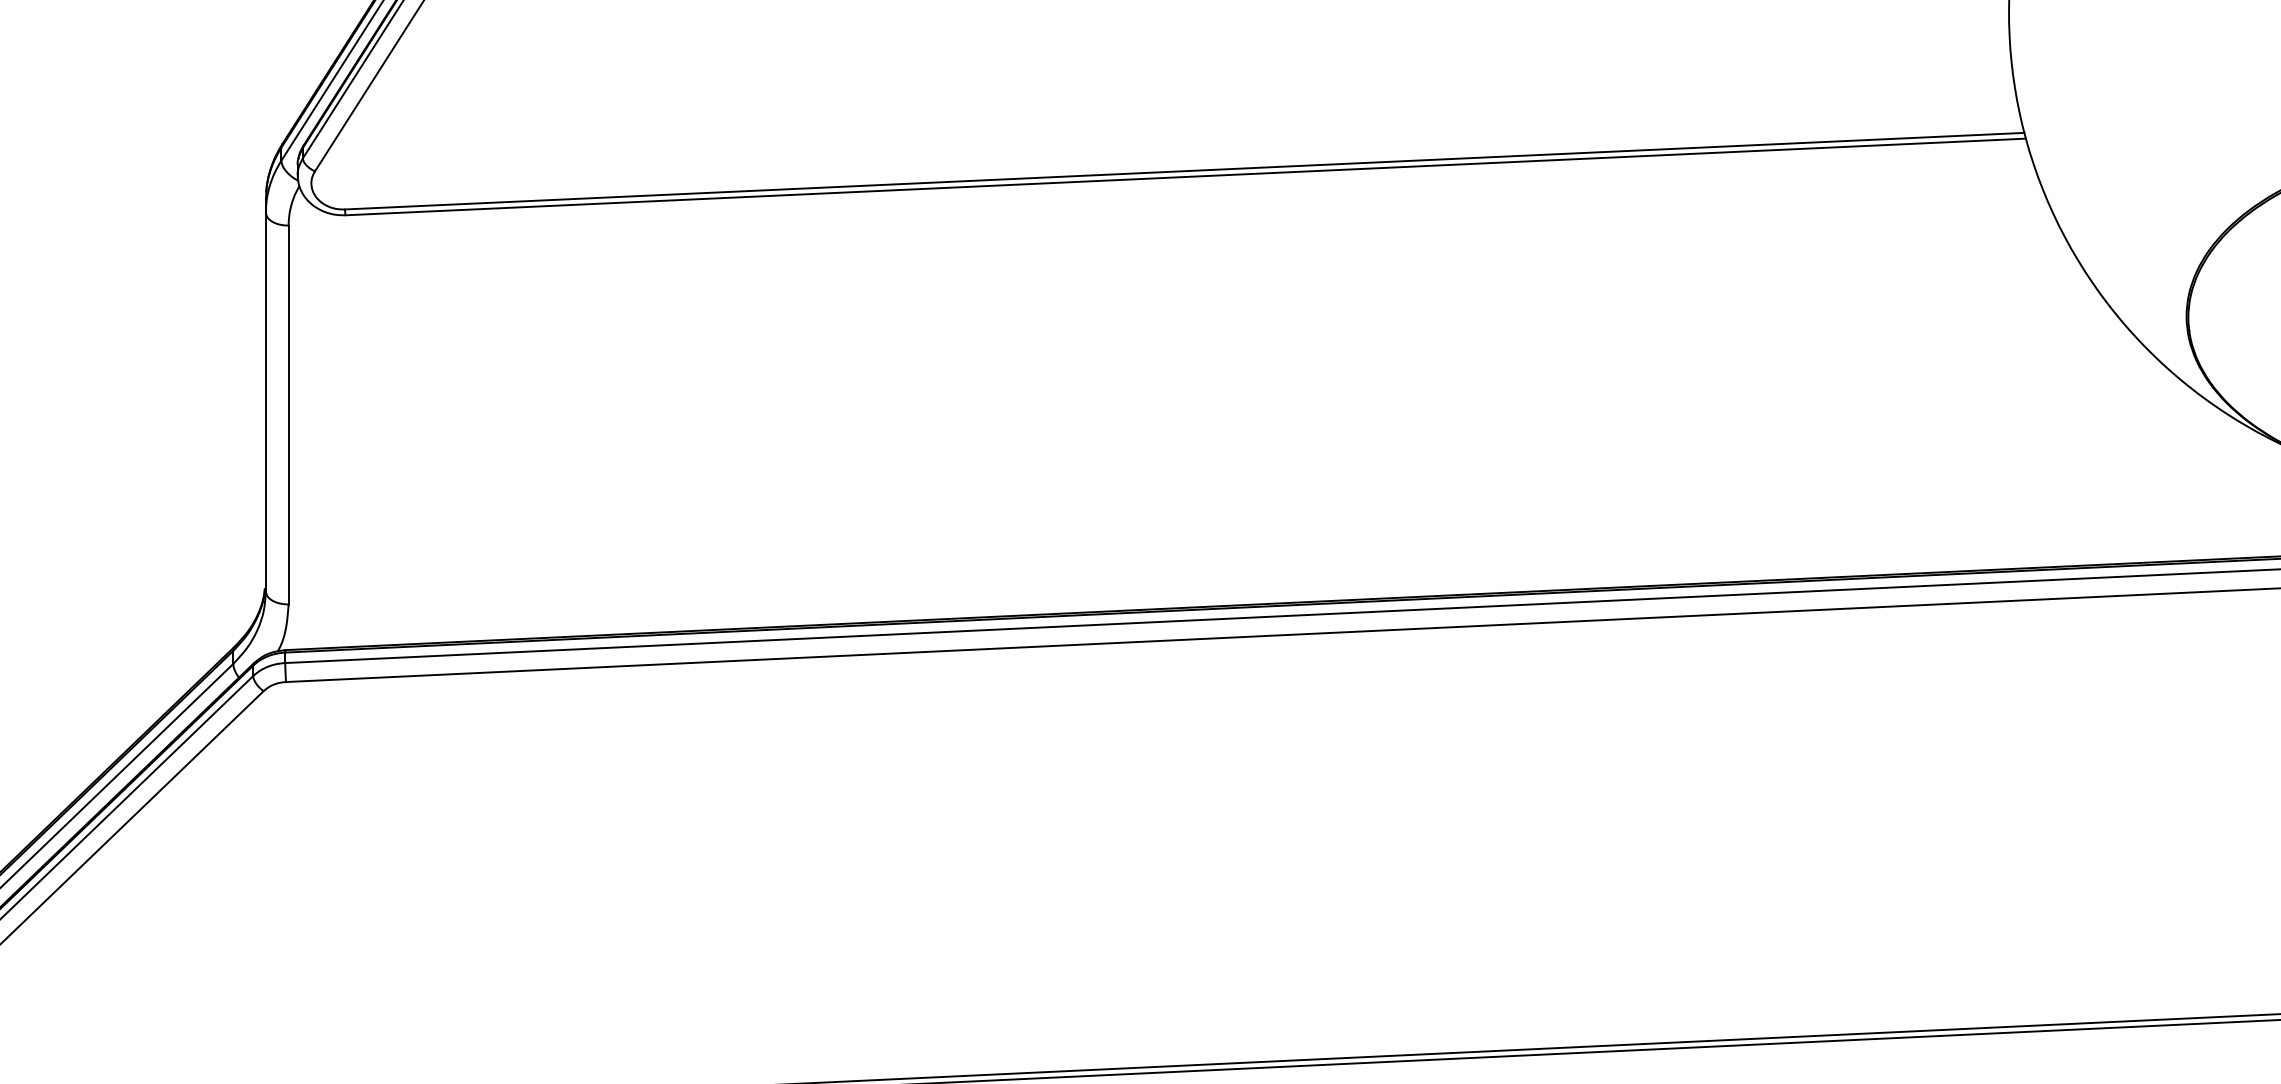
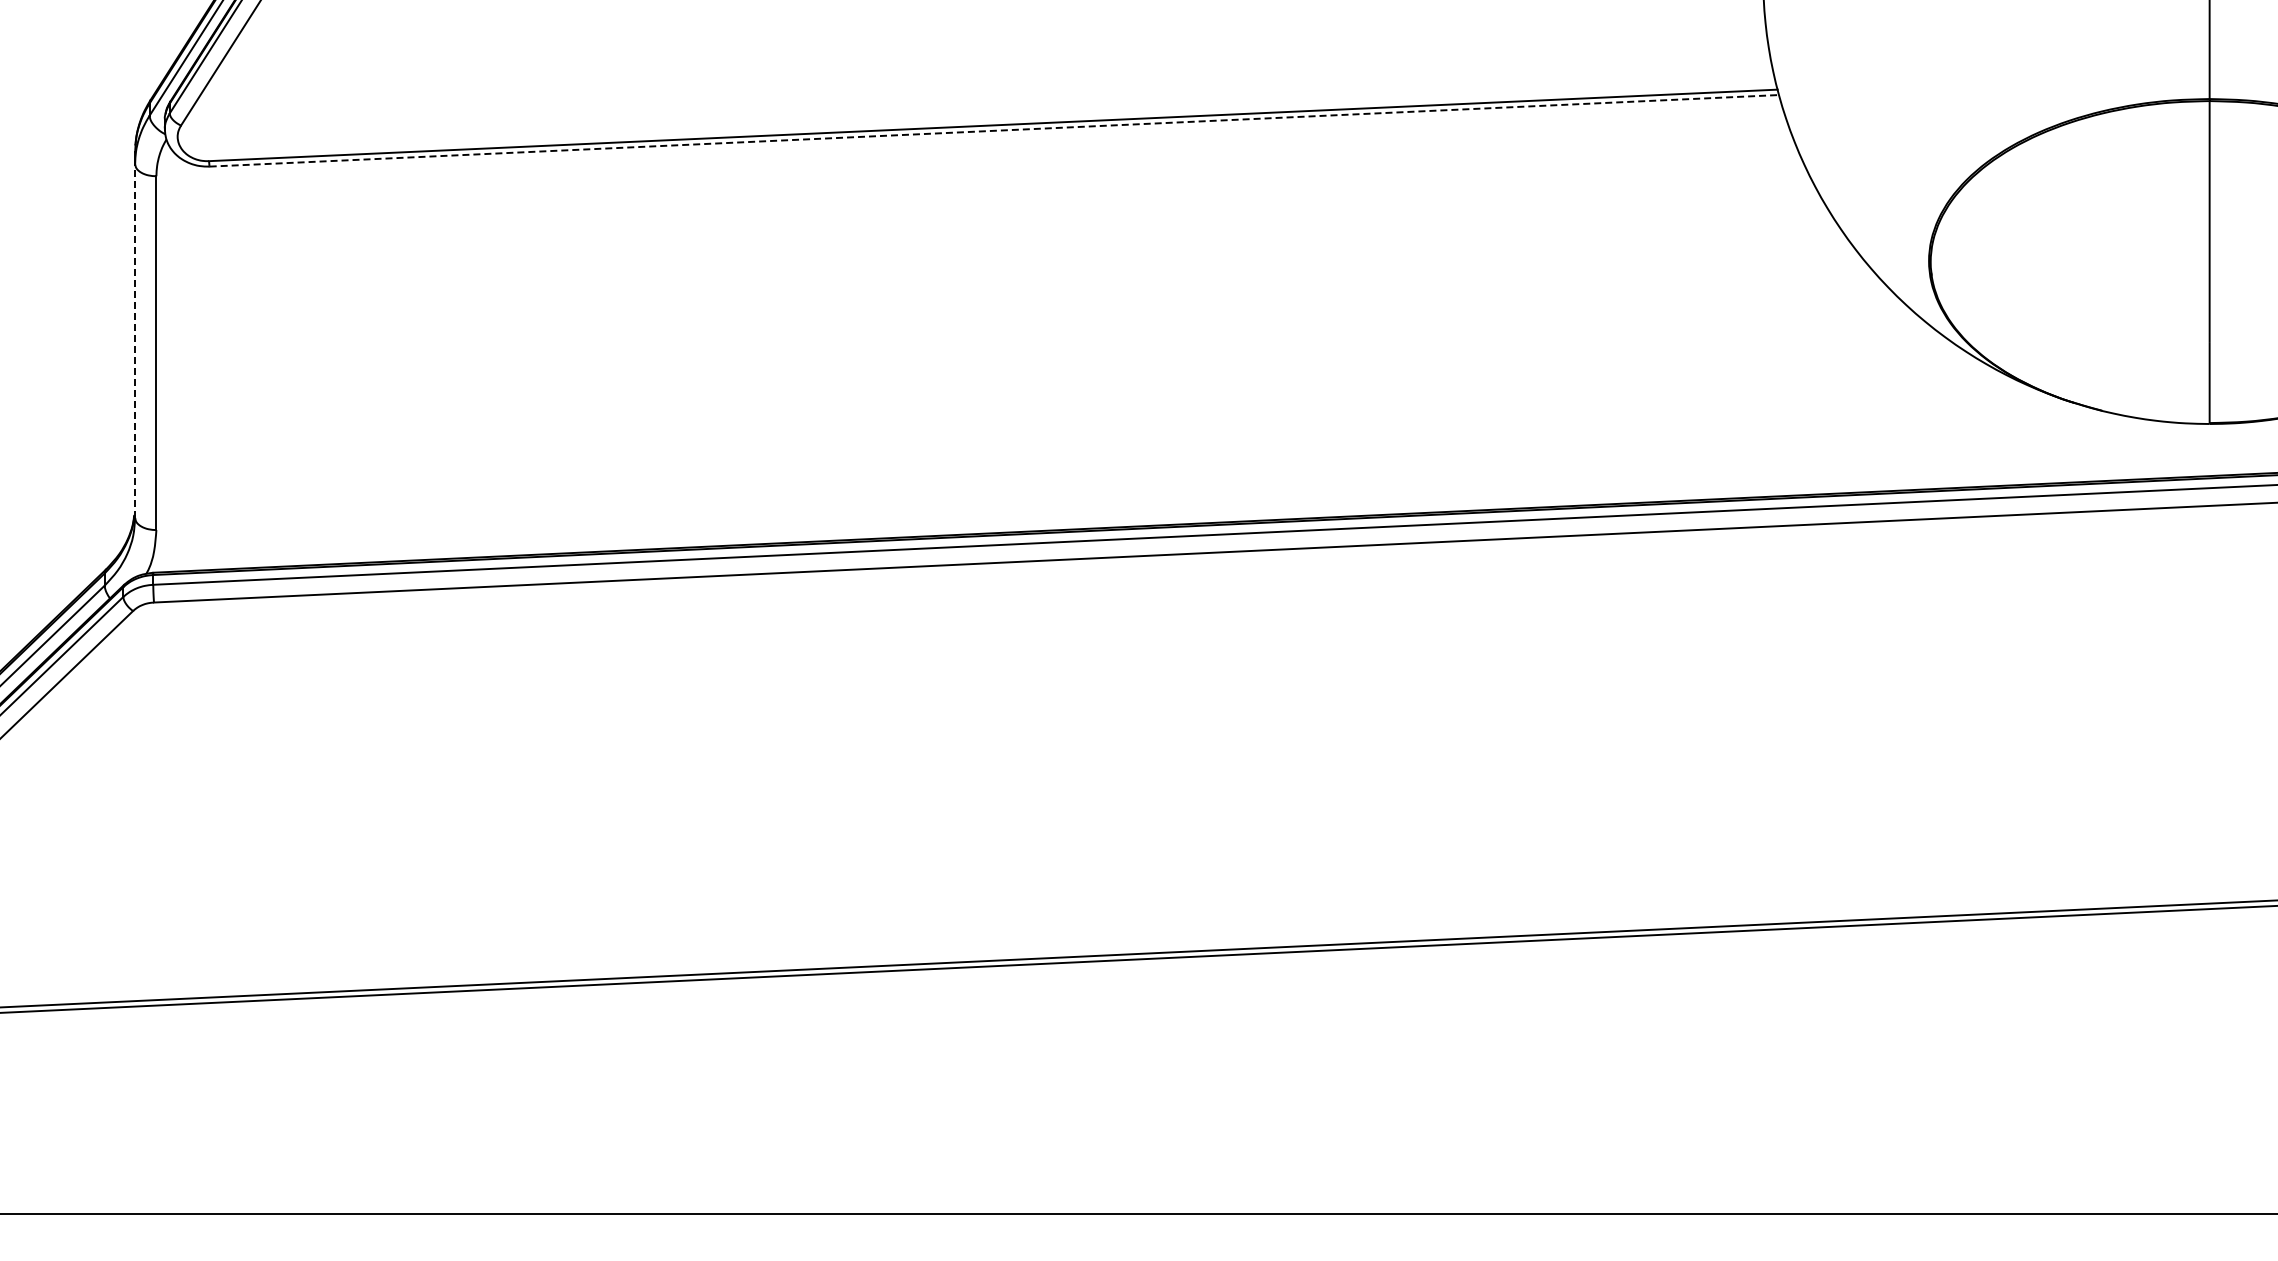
line: (1185, 176) -> (994, 130), solid -> dashed
line: (266, 402) -> (135, 341), solid -> dashed

